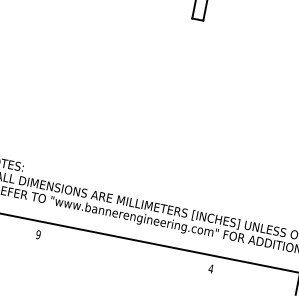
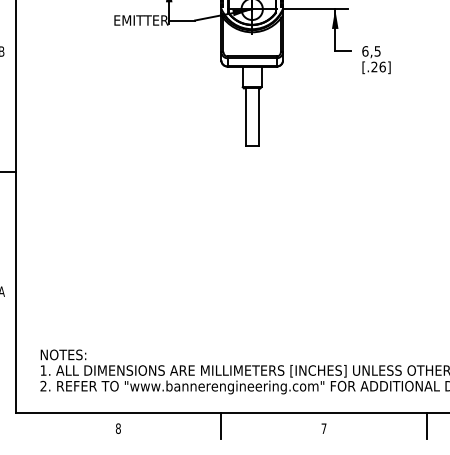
text: (37, 234) -> (117, 428), 9 -> 8
line: (125, 250) -> (221, 426), added
text: (210, 268) -> (323, 428), 4 -> 7

